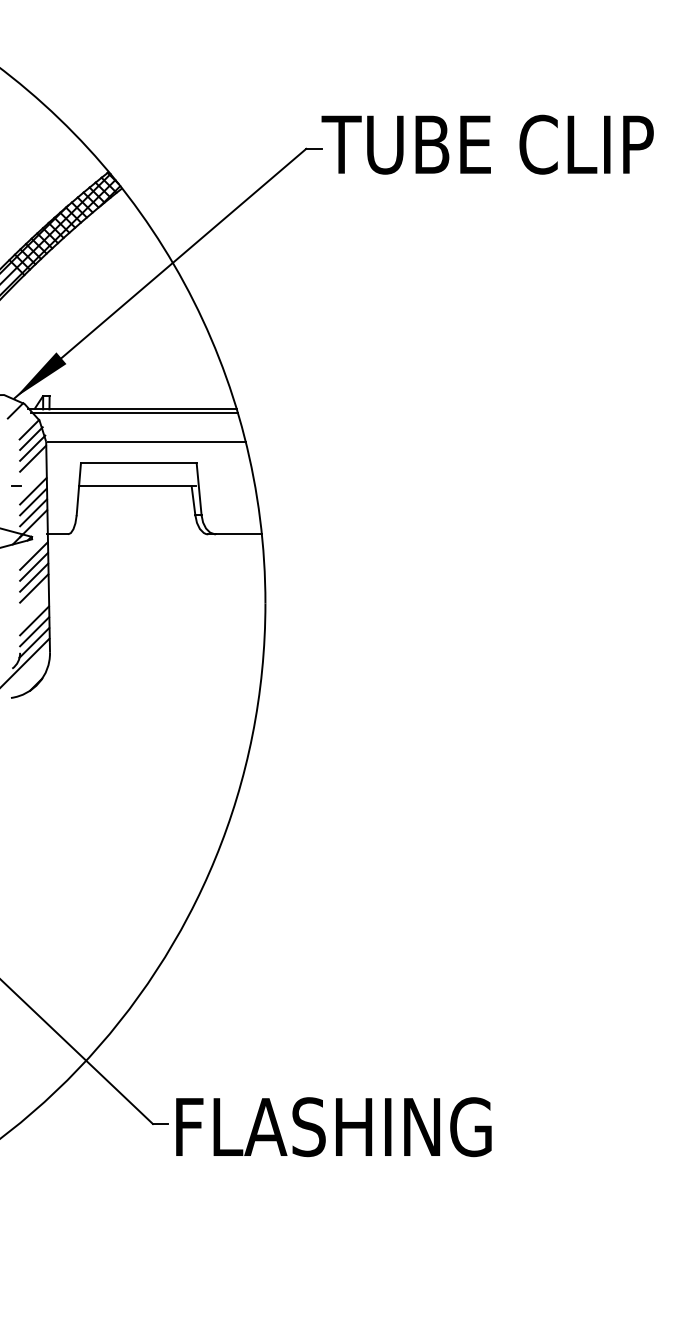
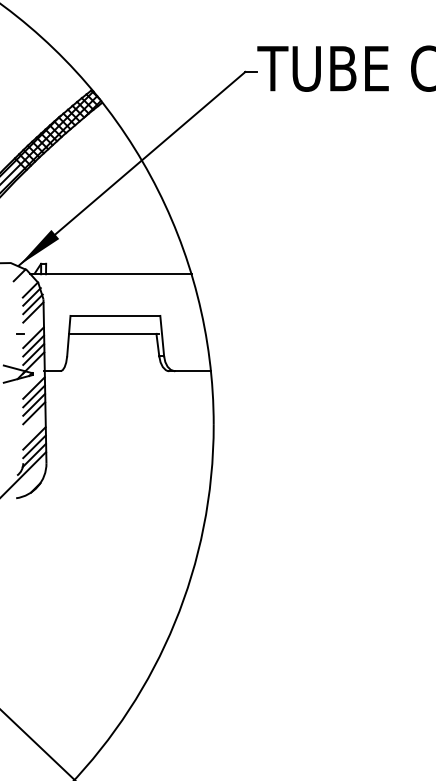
line: (134, 413) -> (112, 277), removed
line: (146, 441) -> (121, 299), removed

